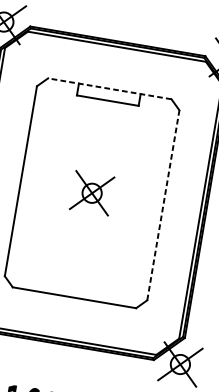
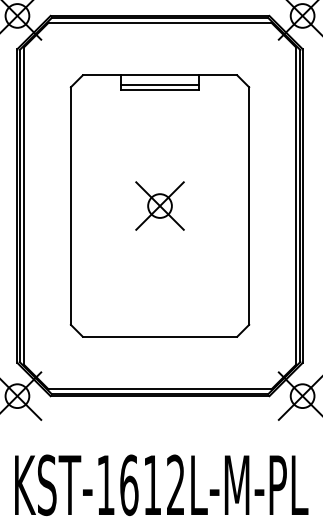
line: (109, 88) -> (159, 75), dashed -> solid
line: (108, 96) -> (159, 84), added
line: (163, 205) -> (249, 206), dashed -> solid

